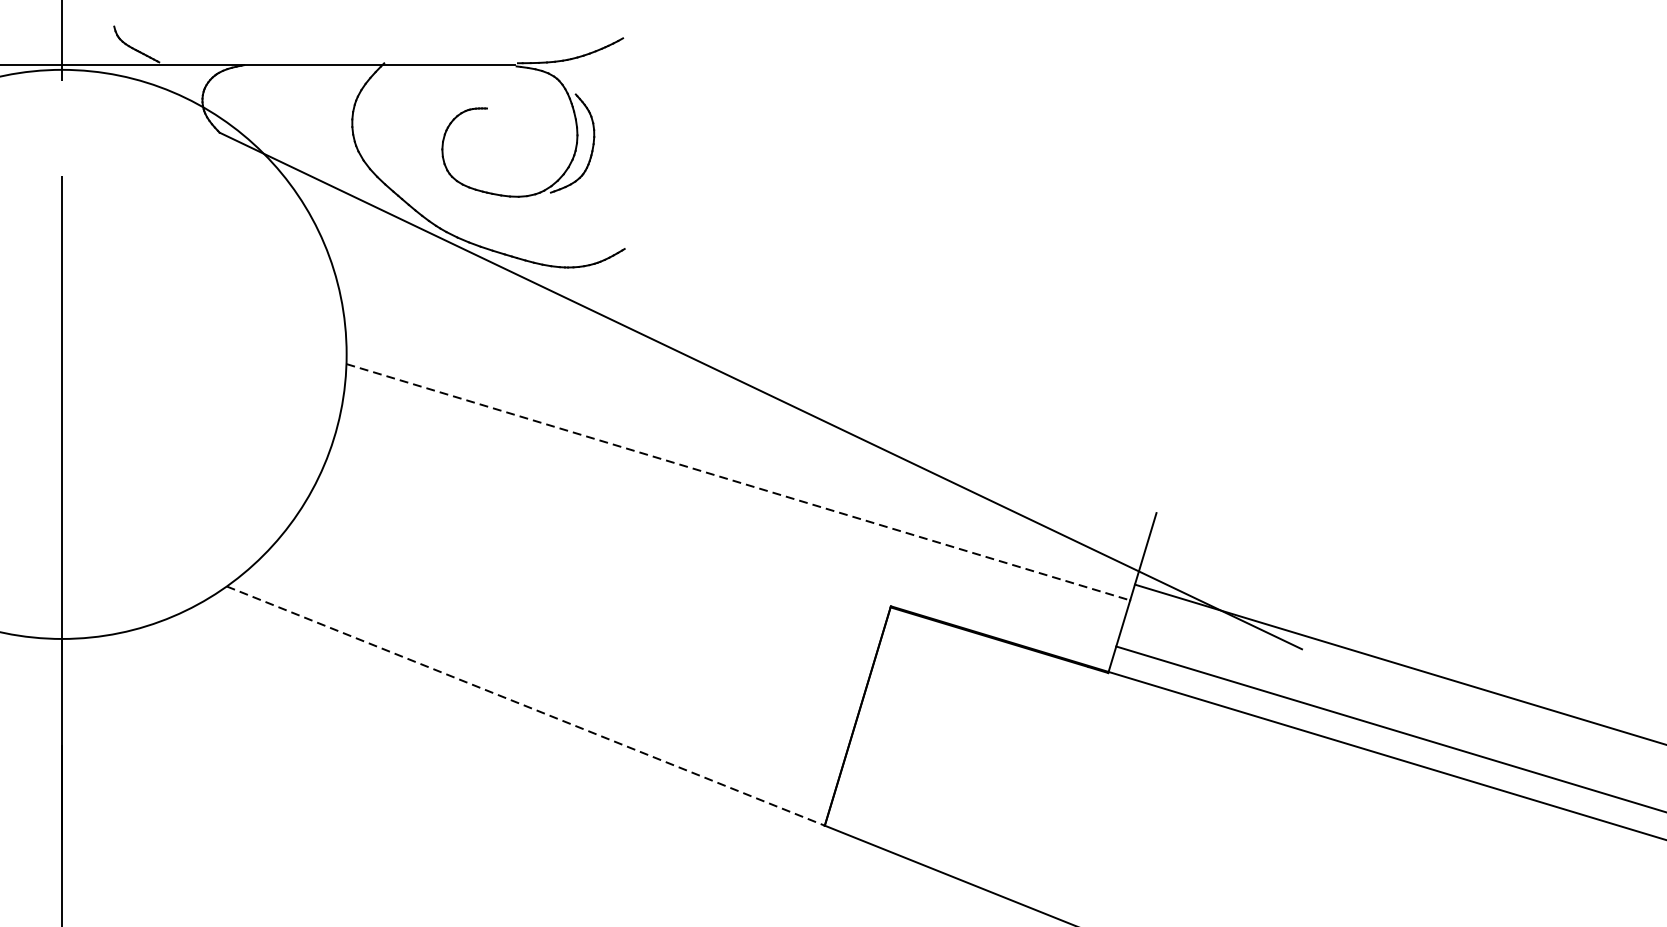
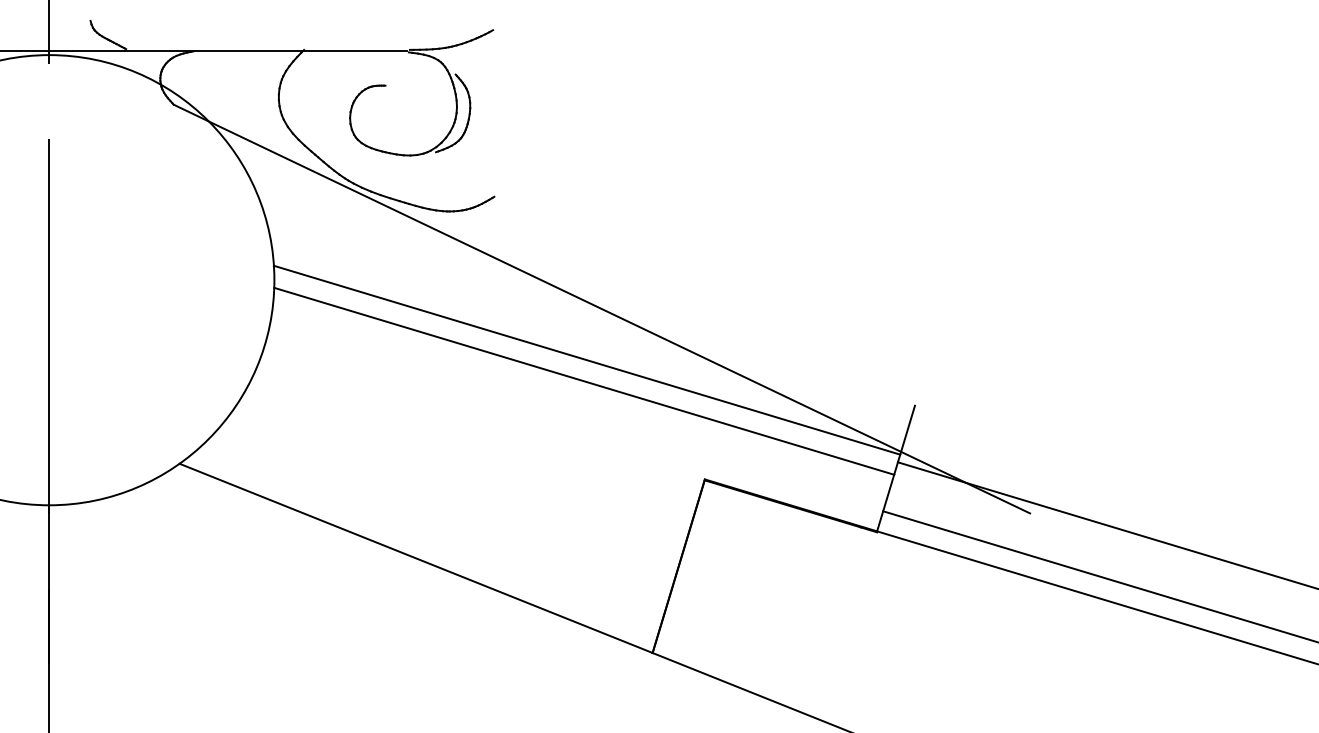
line: (741, 454) -> (586, 359), added
line: (738, 482) -> (584, 381), dashed -> solid
line: (526, 706) -> (416, 558), dashed -> solid

